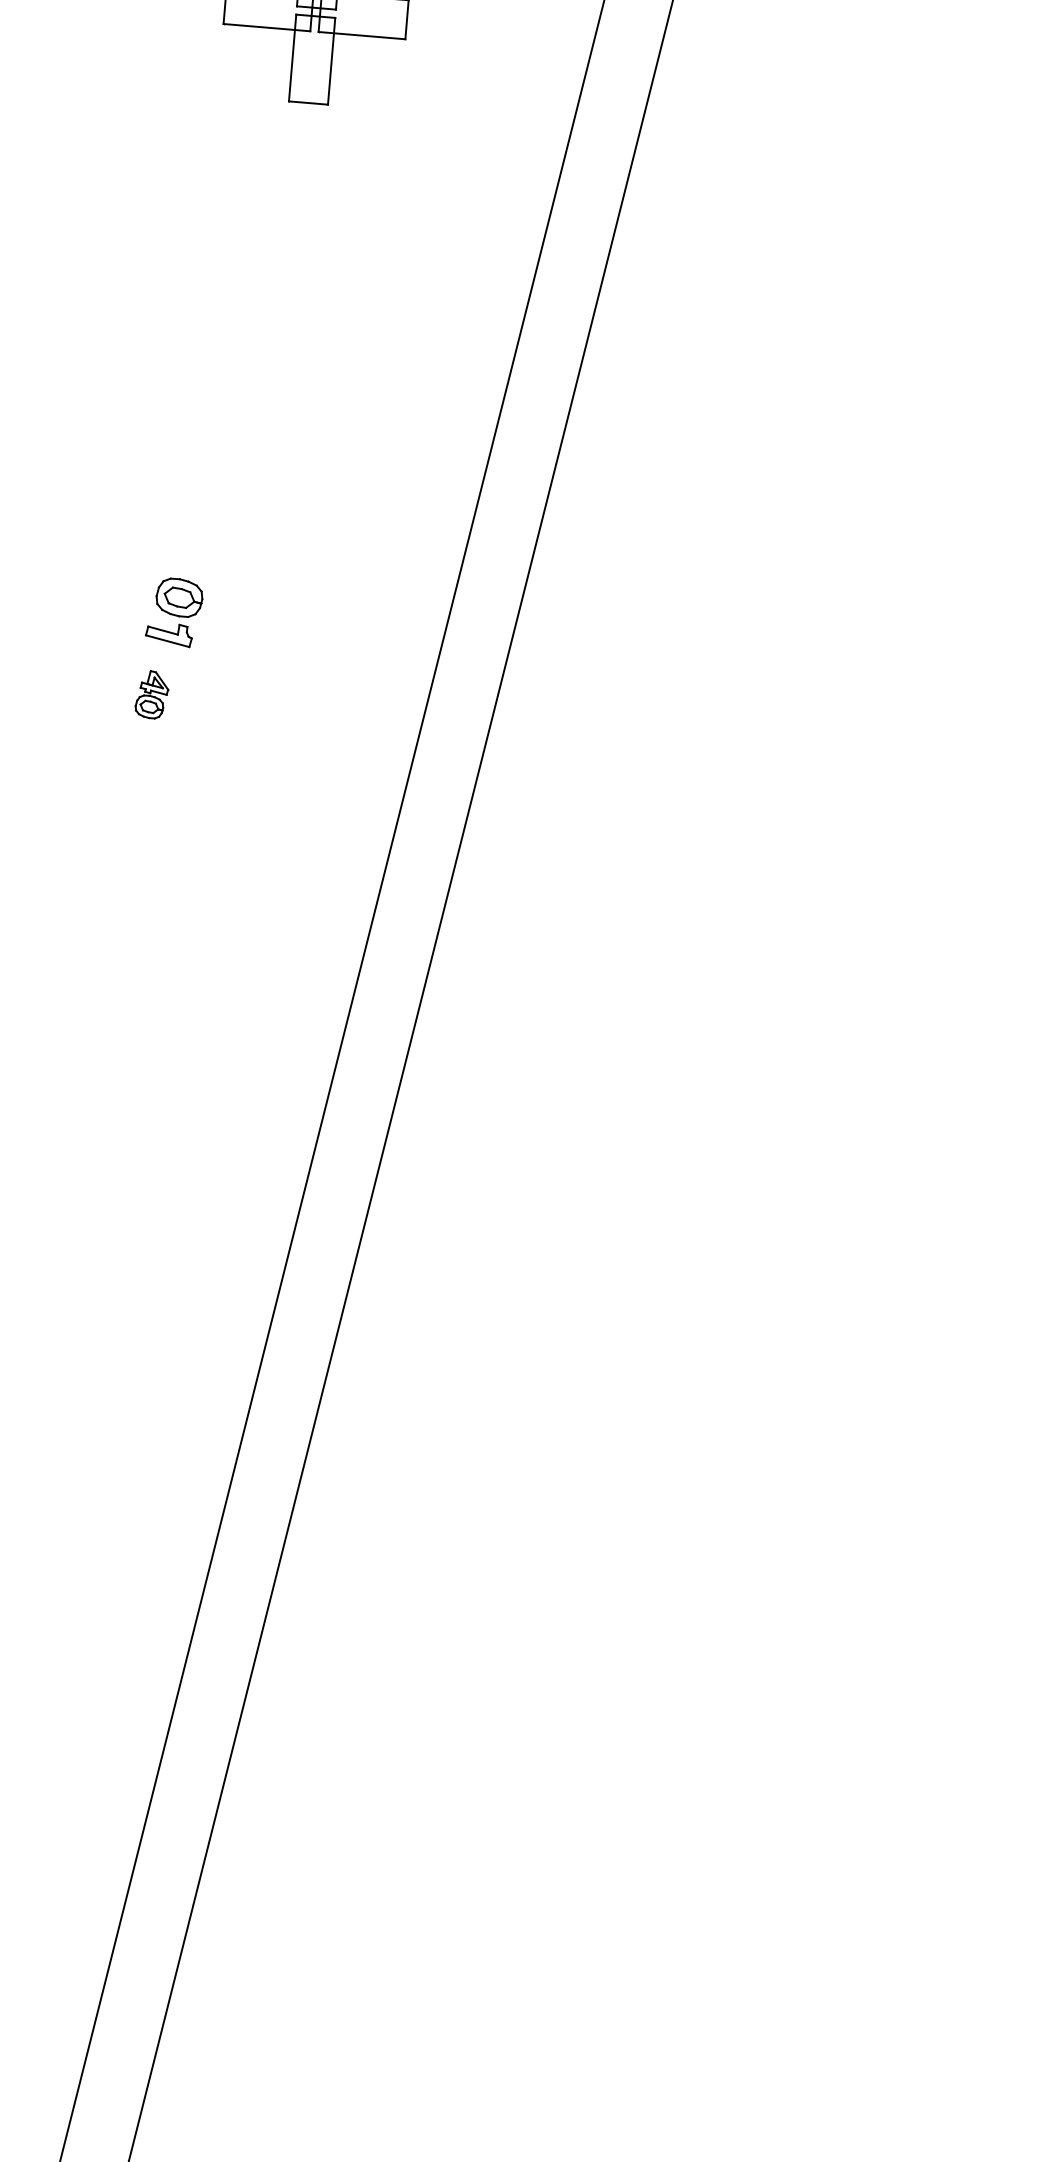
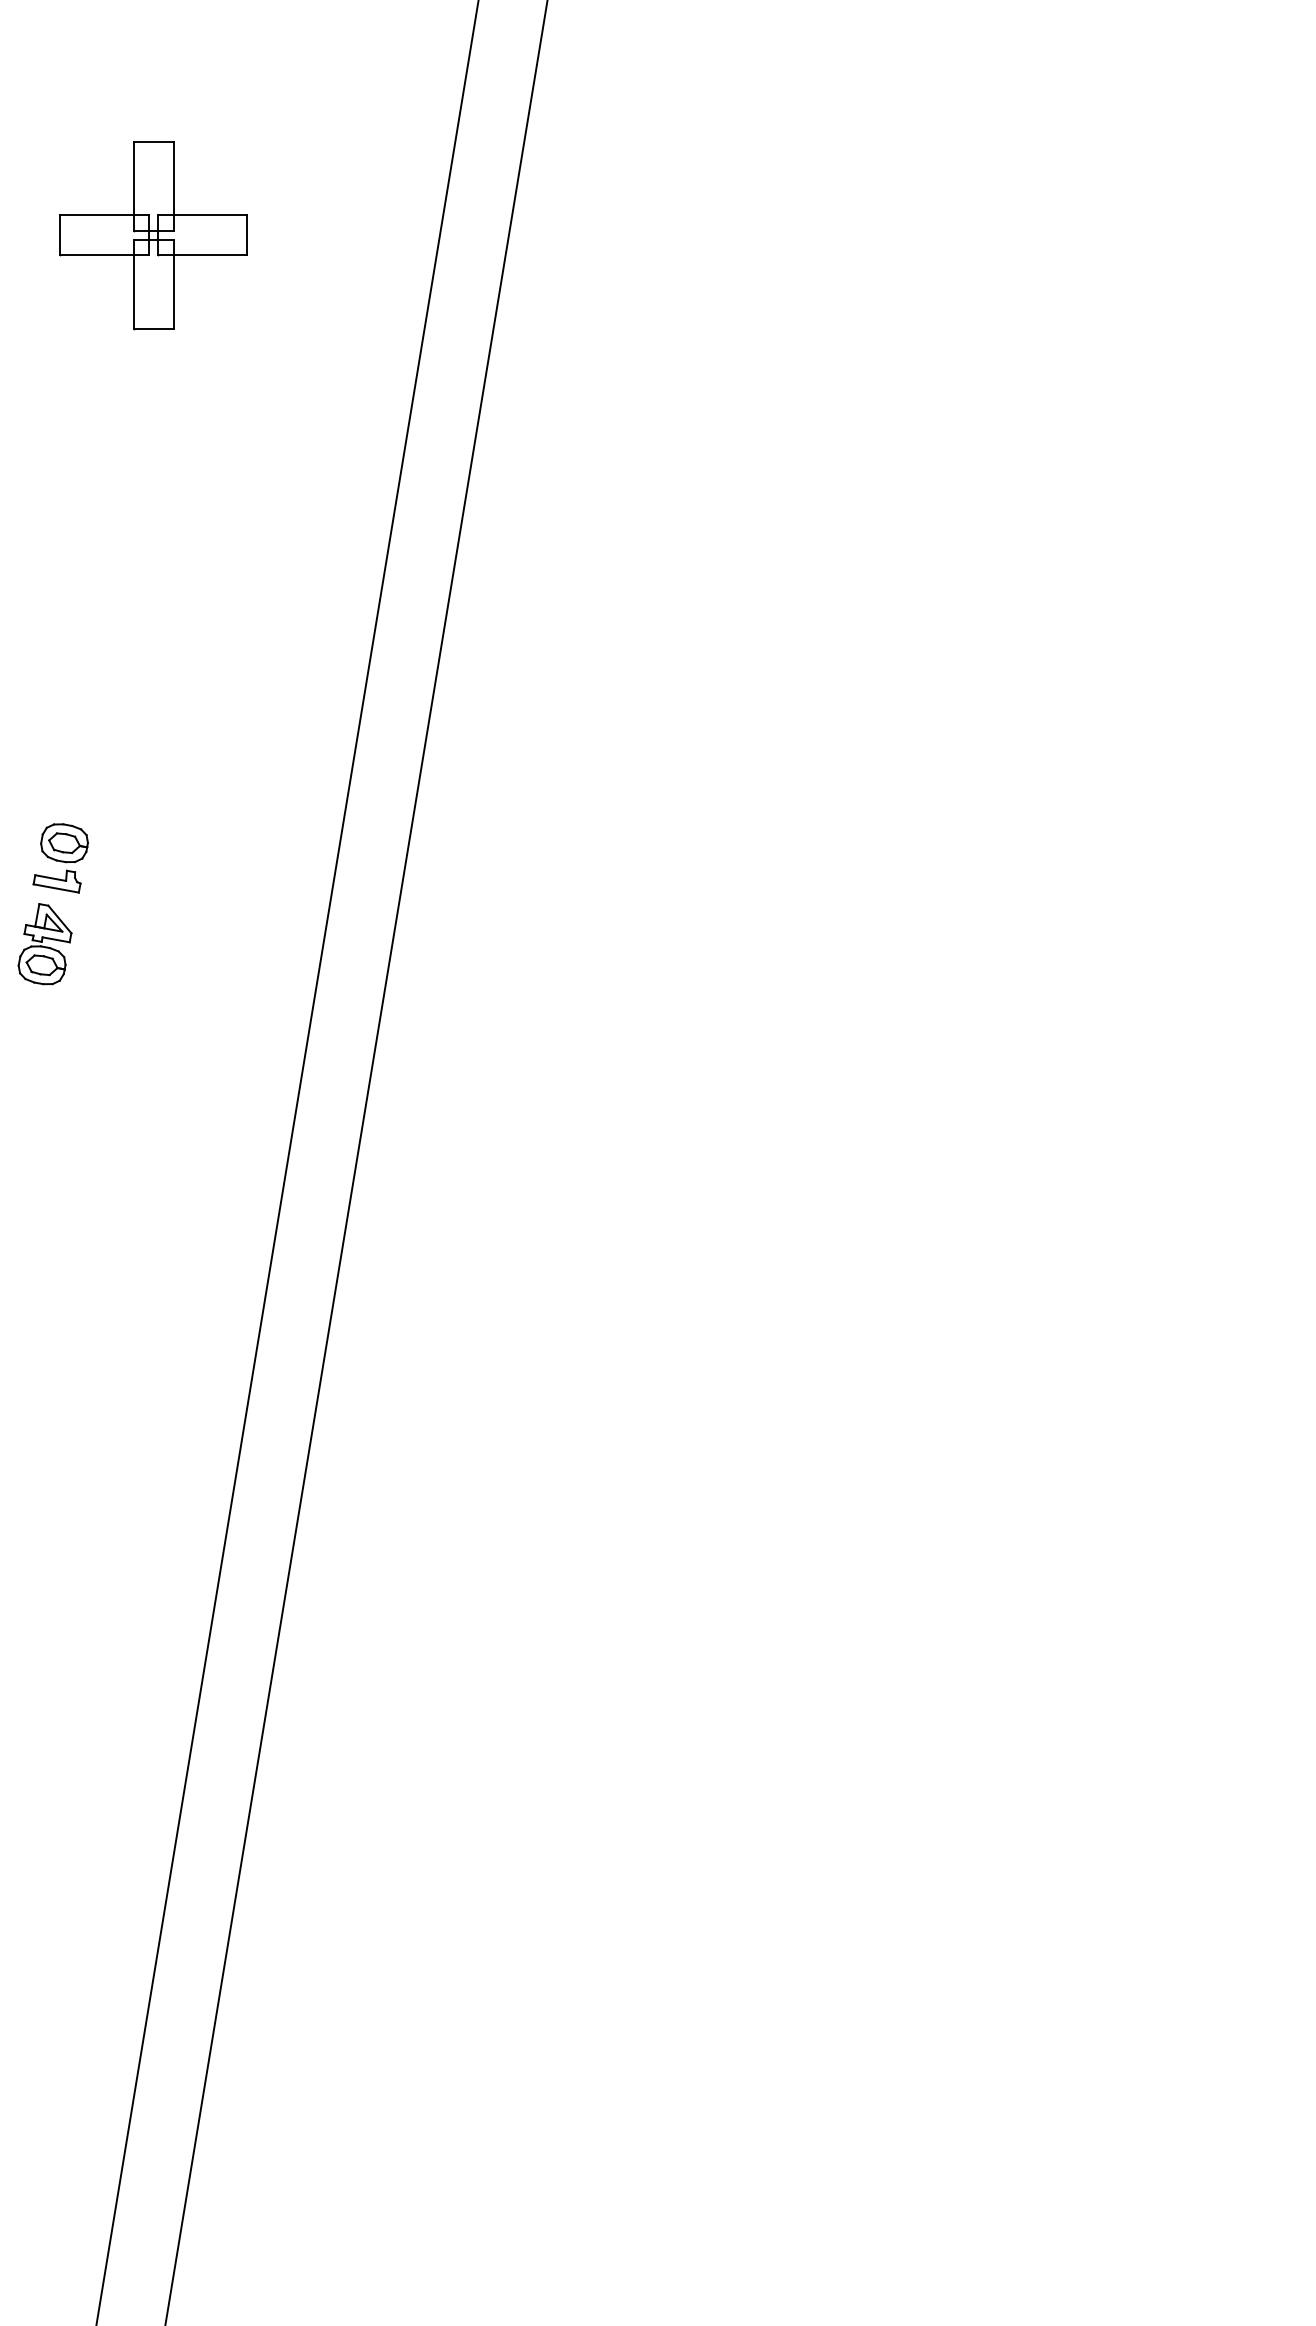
part: (151, 694) -> (44, 944), size x1.67

